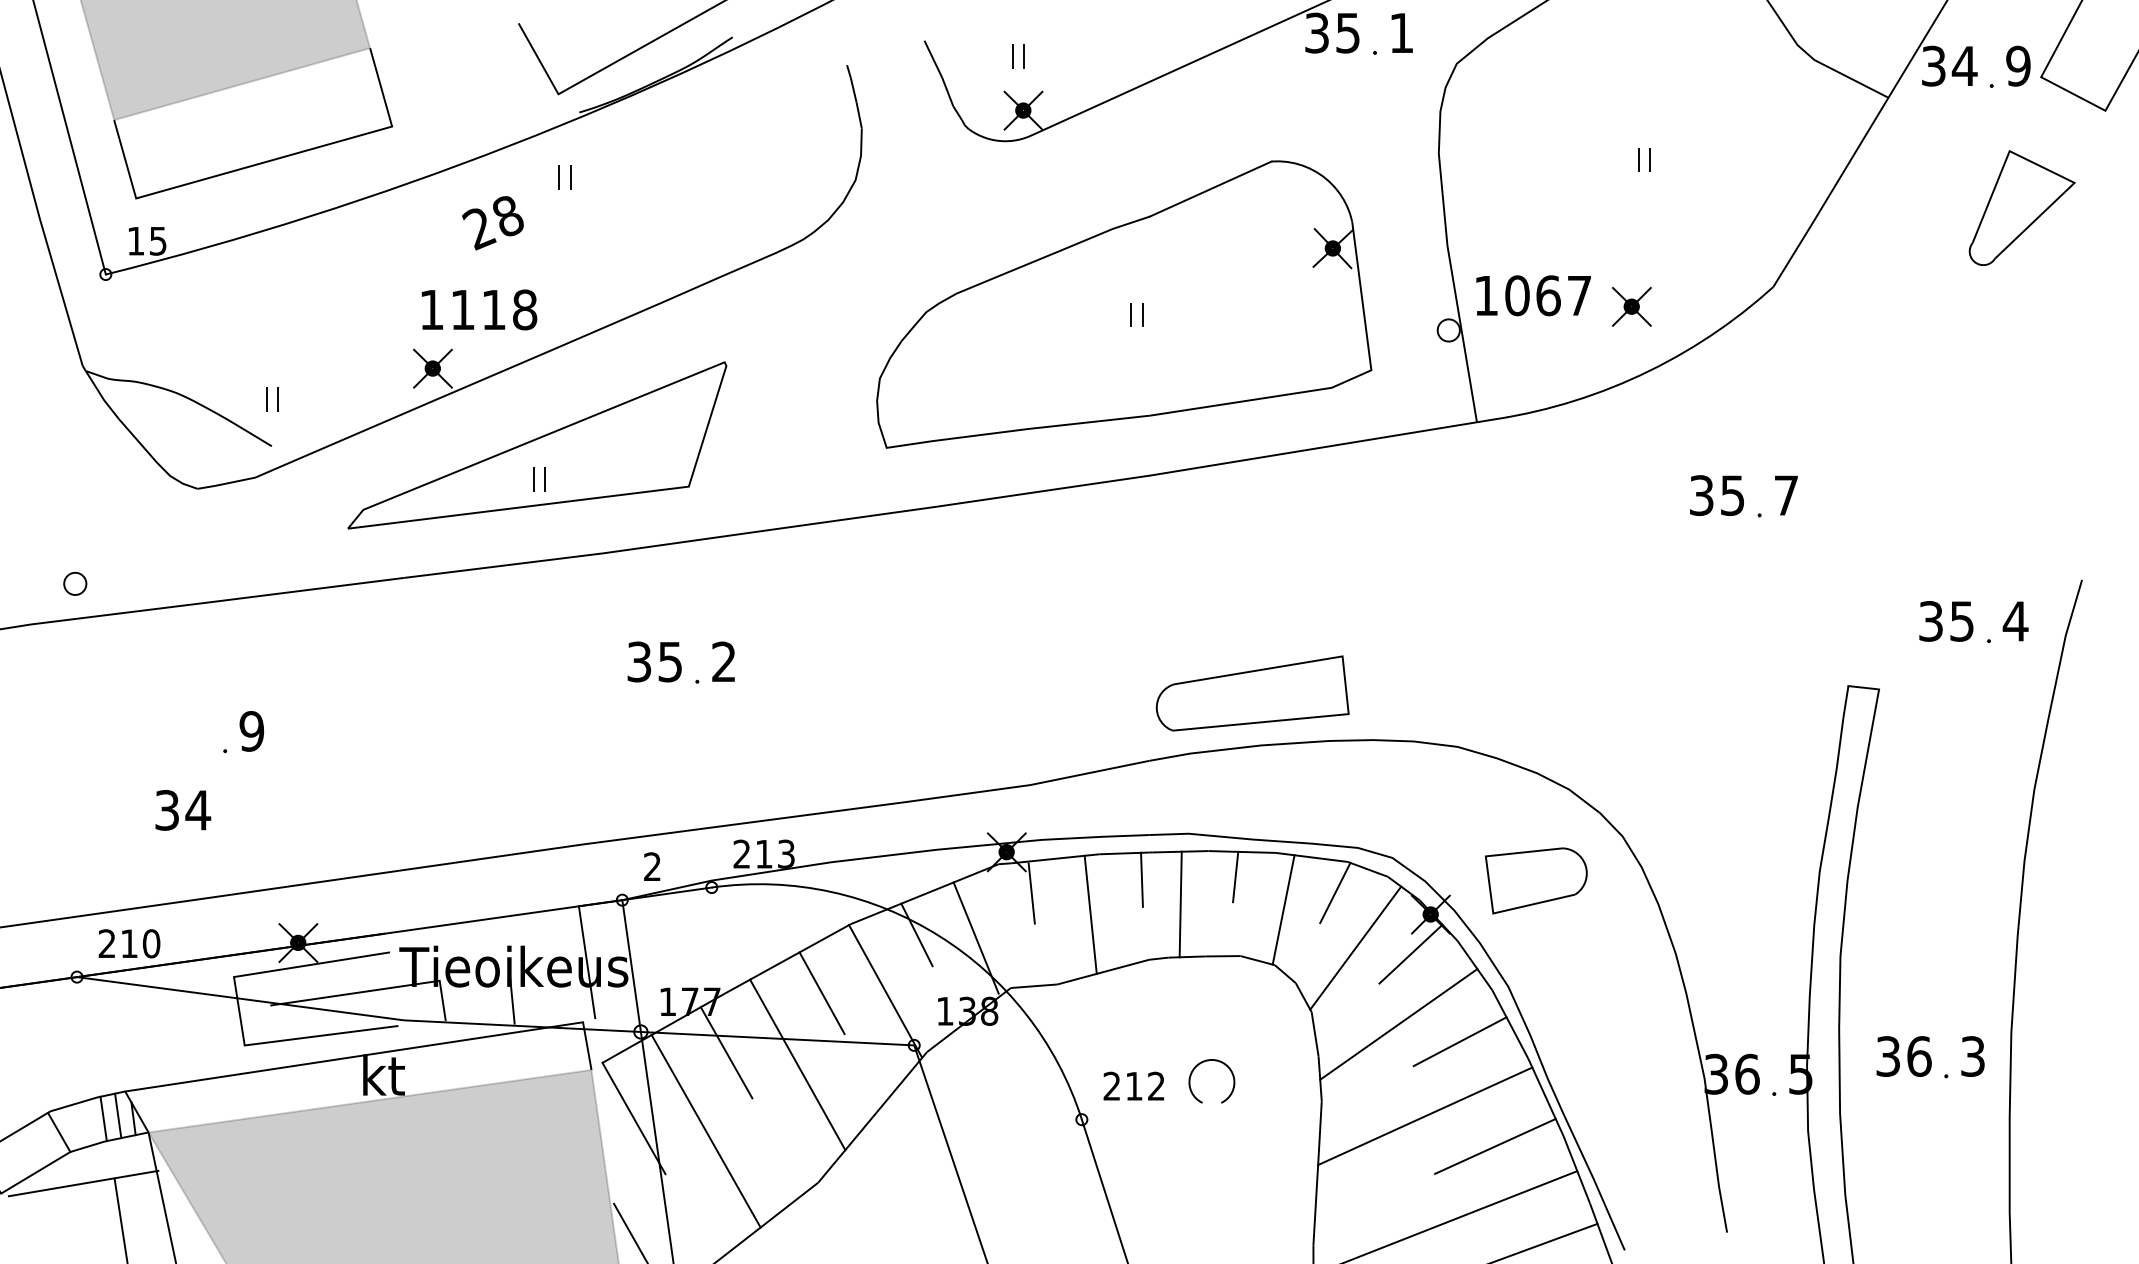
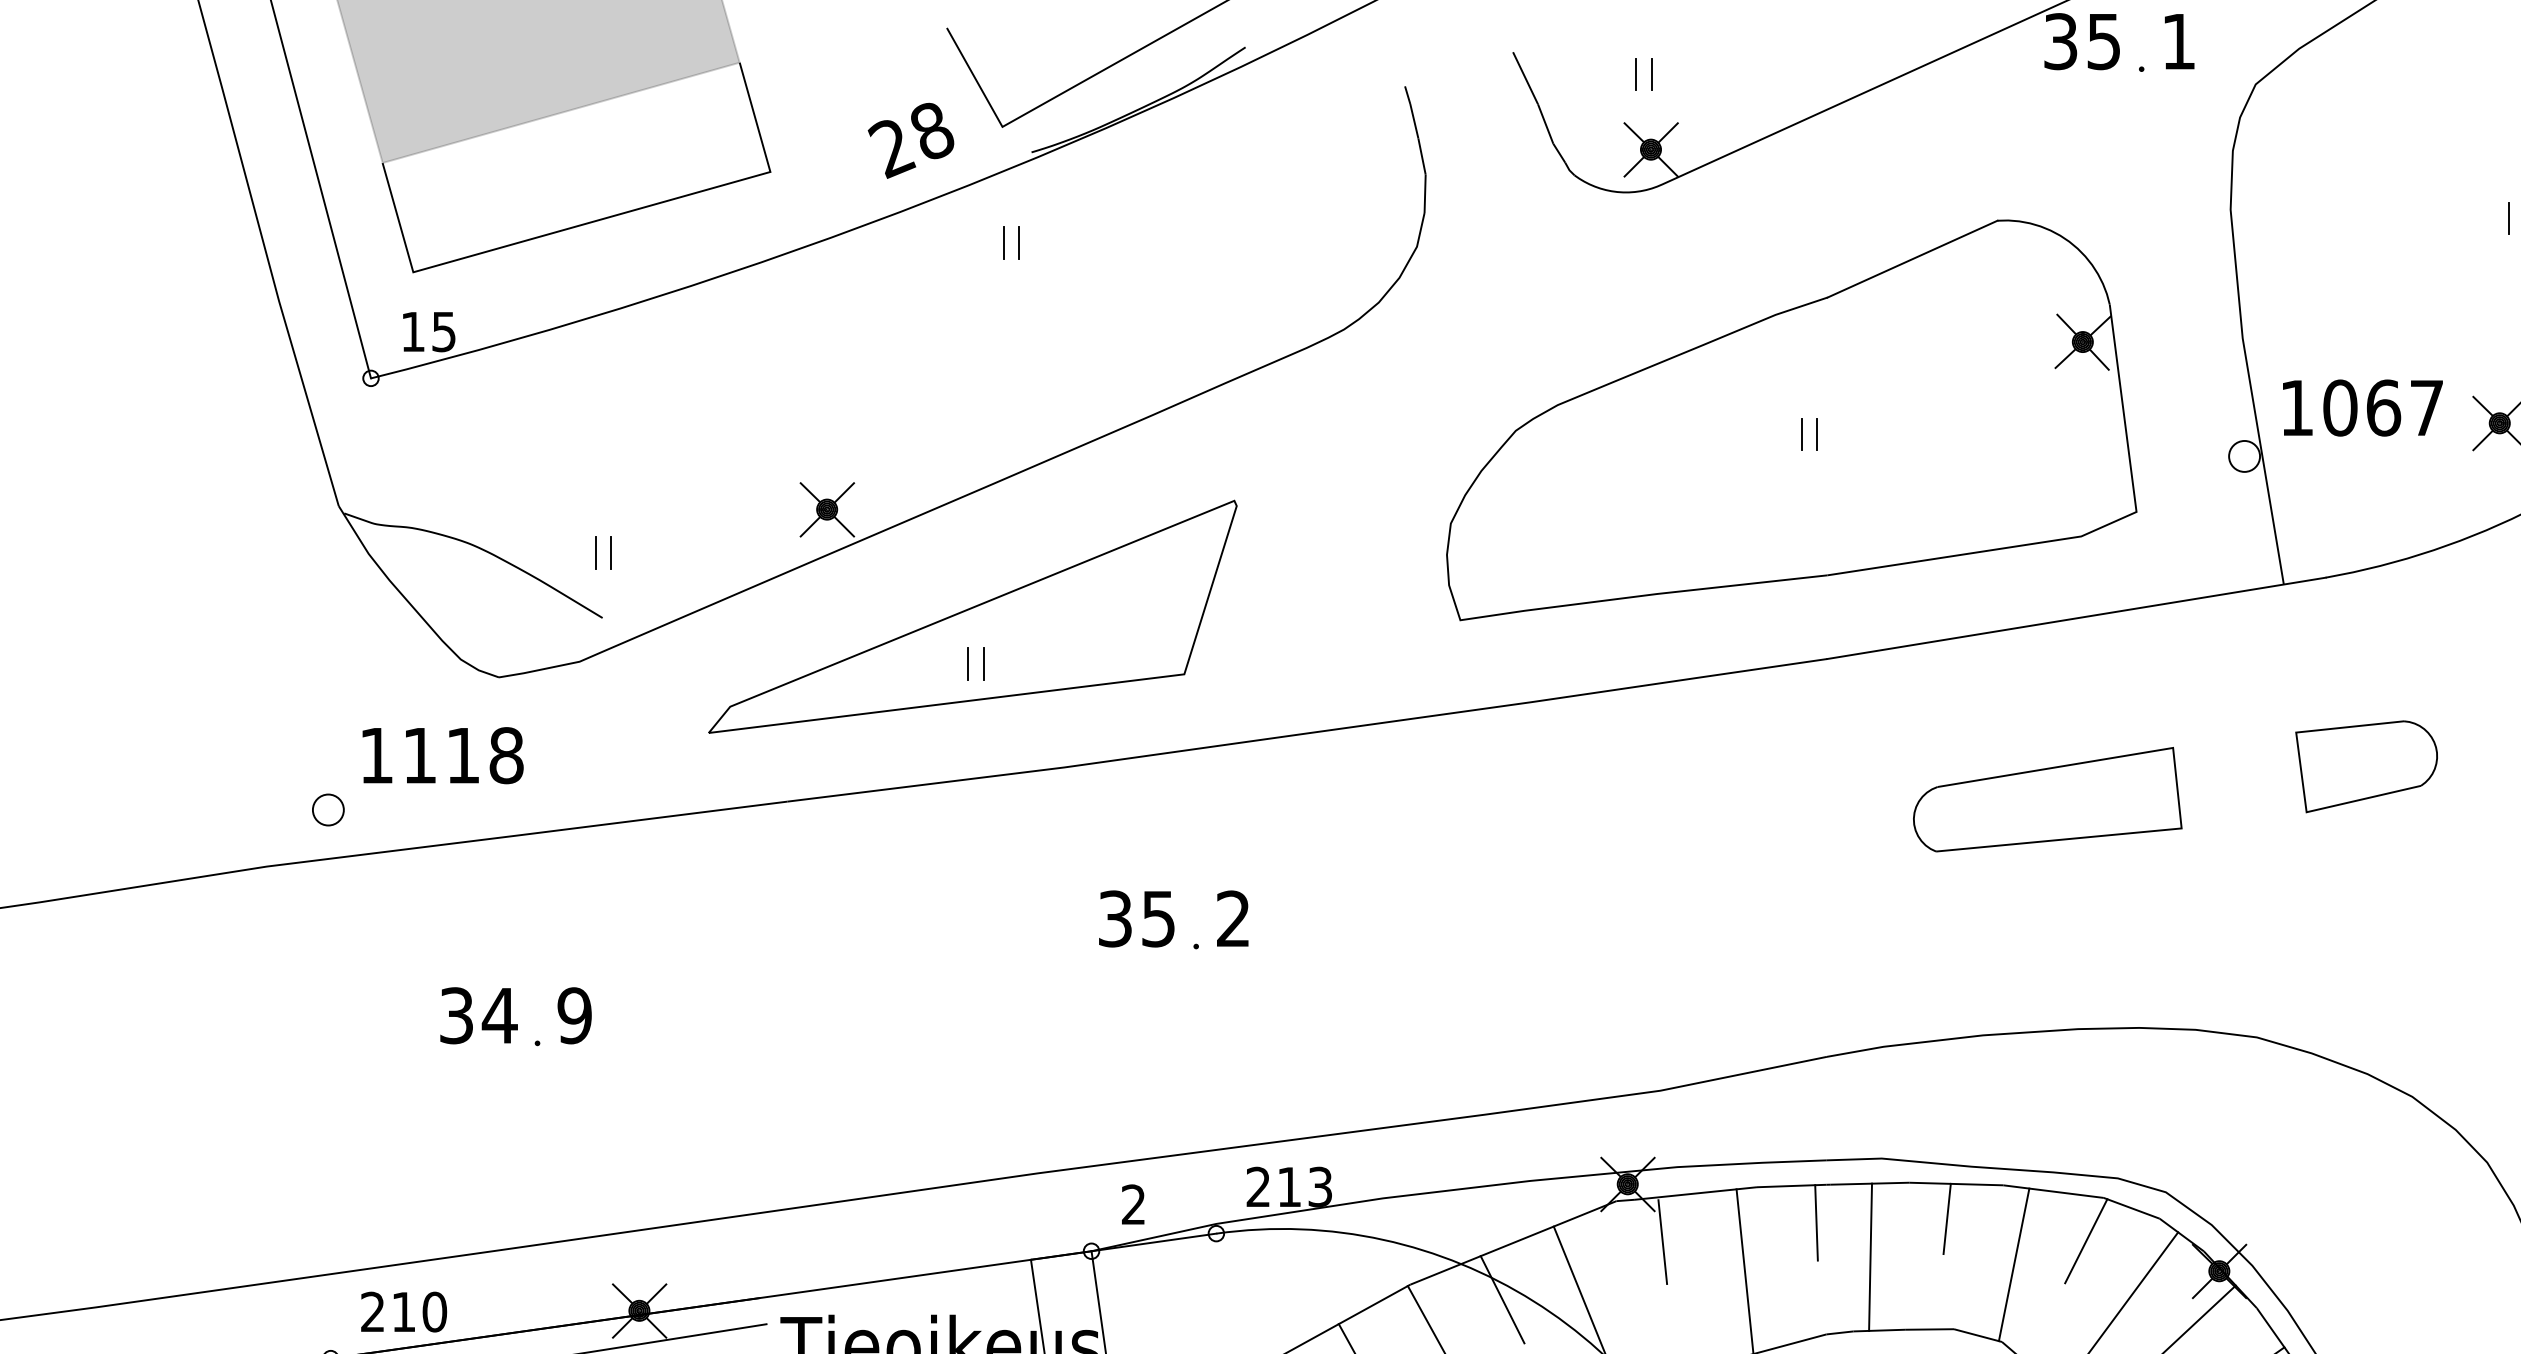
text: (492, 223) -> (910, 141), moved
text: (479, 309) -> (443, 755), moved
part: (1252, 693) -> (2047, 799), moved
text: (183, 810) -> (479, 1015), moved
part: (1535, 880) -> (2365, 766), moved

